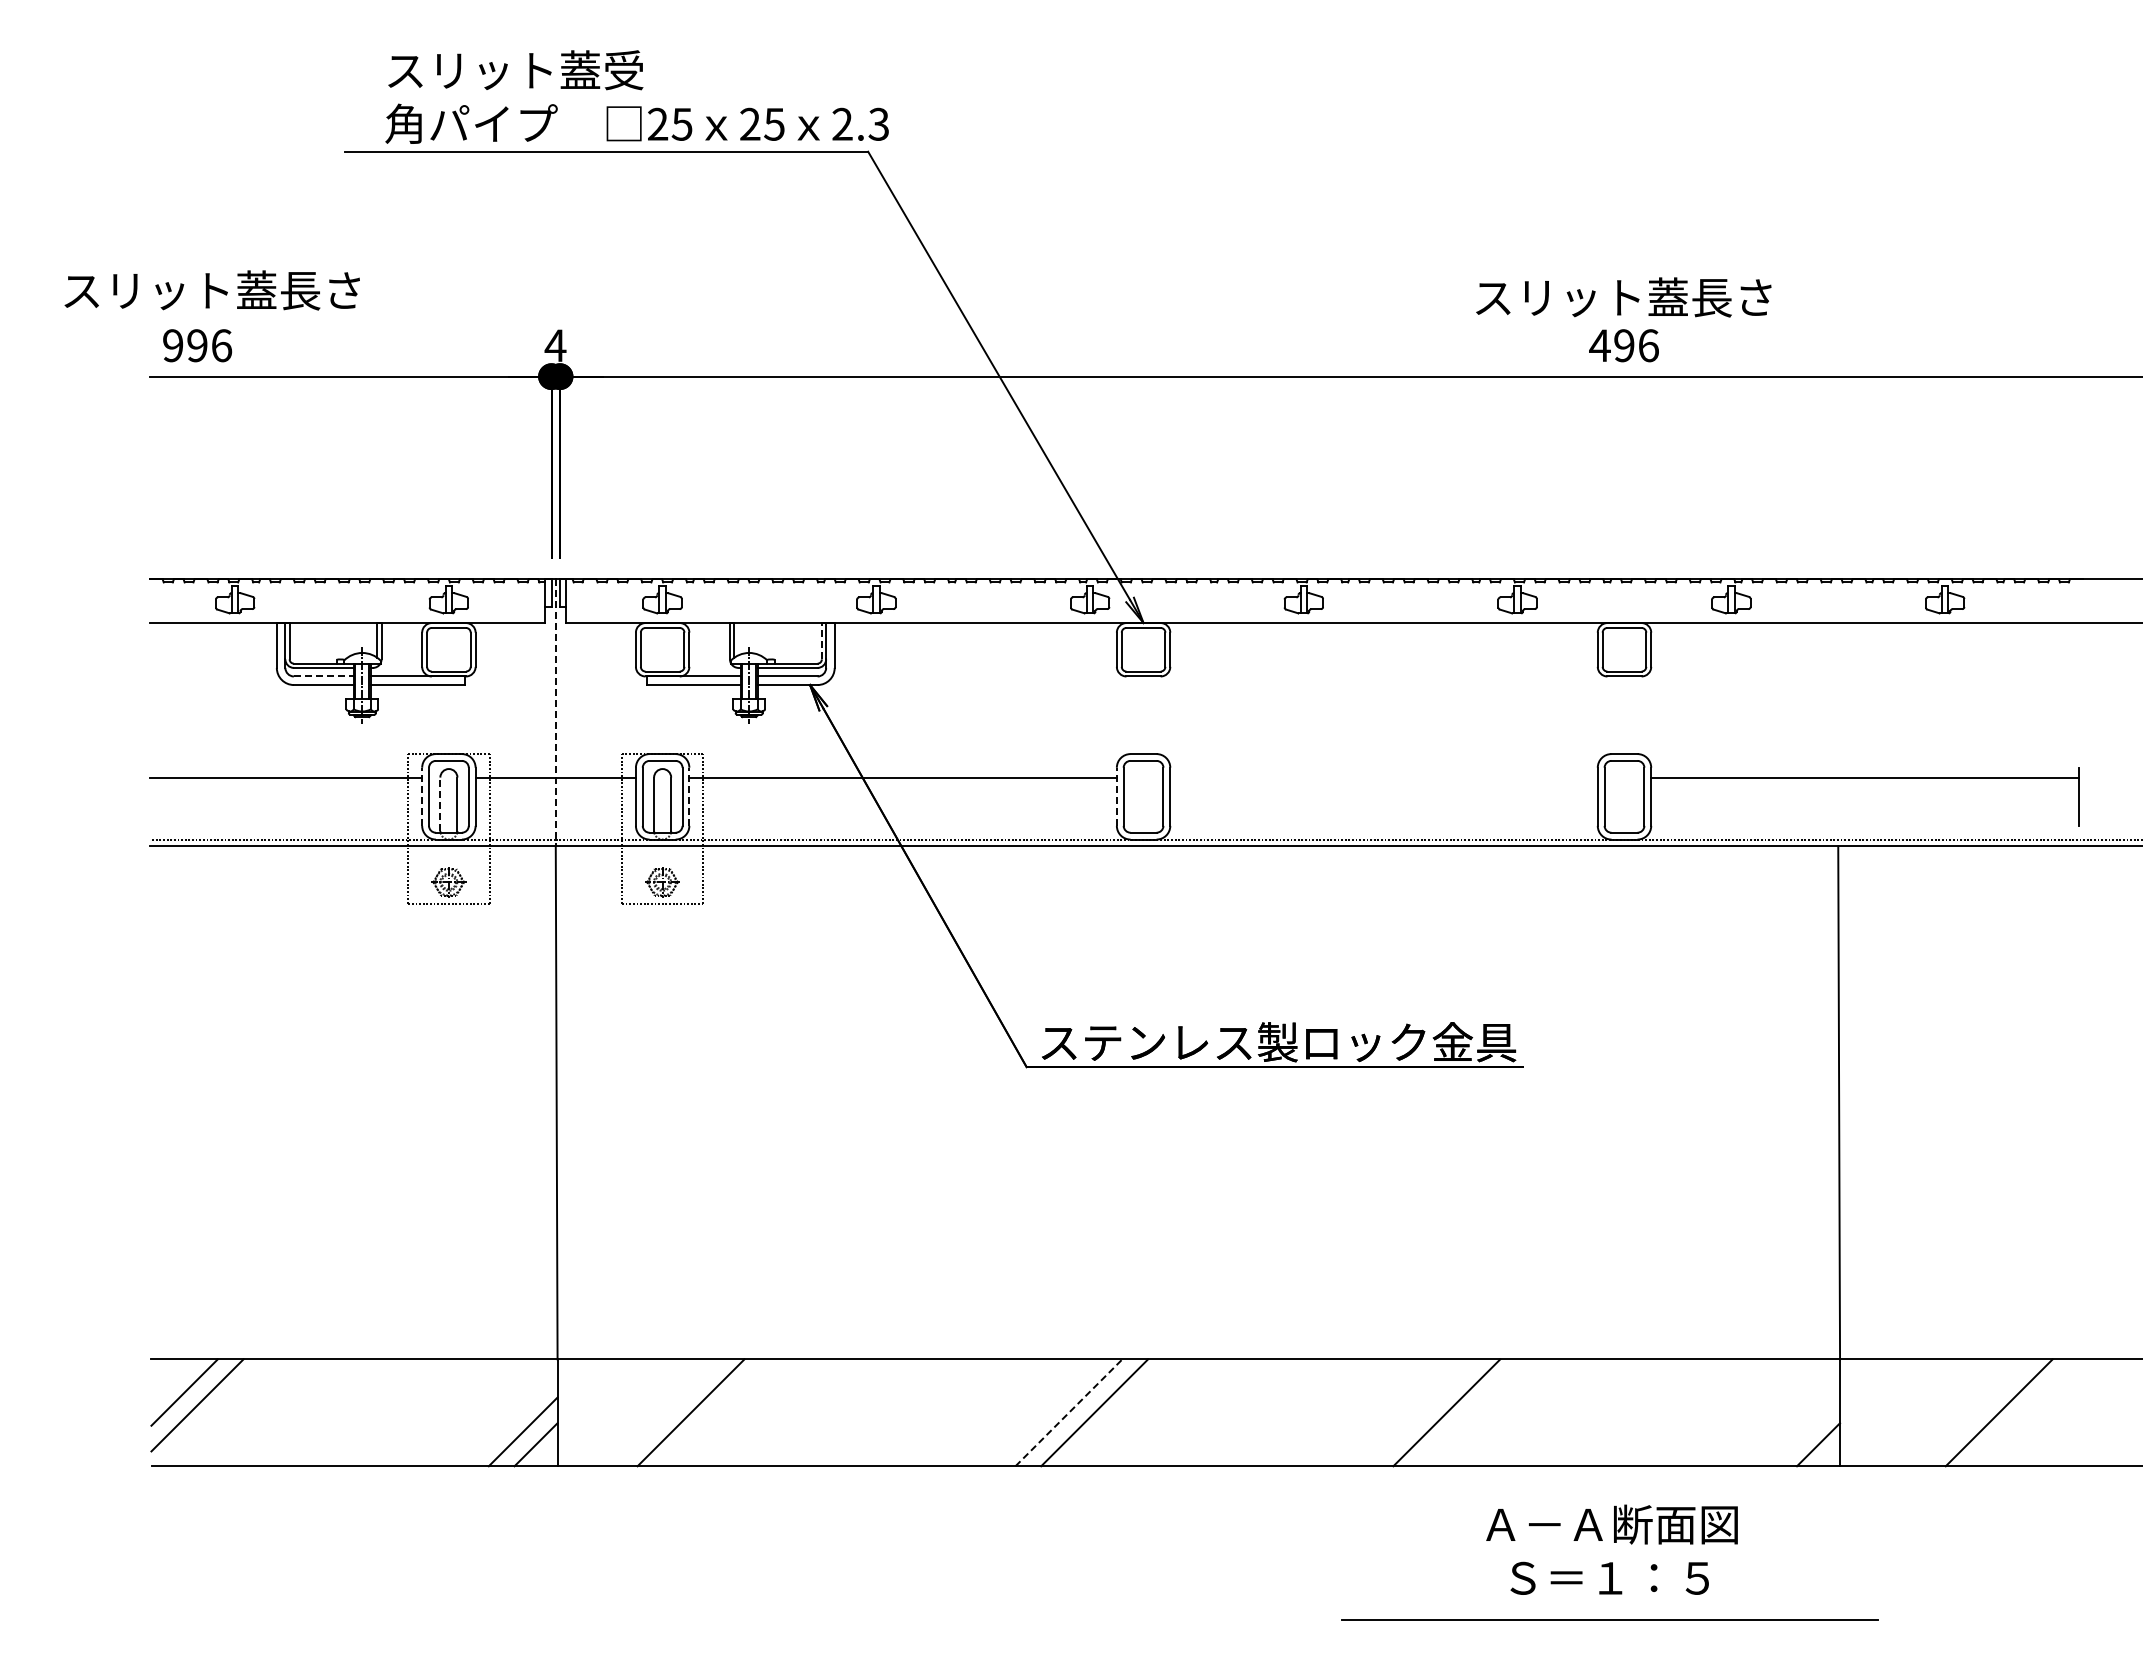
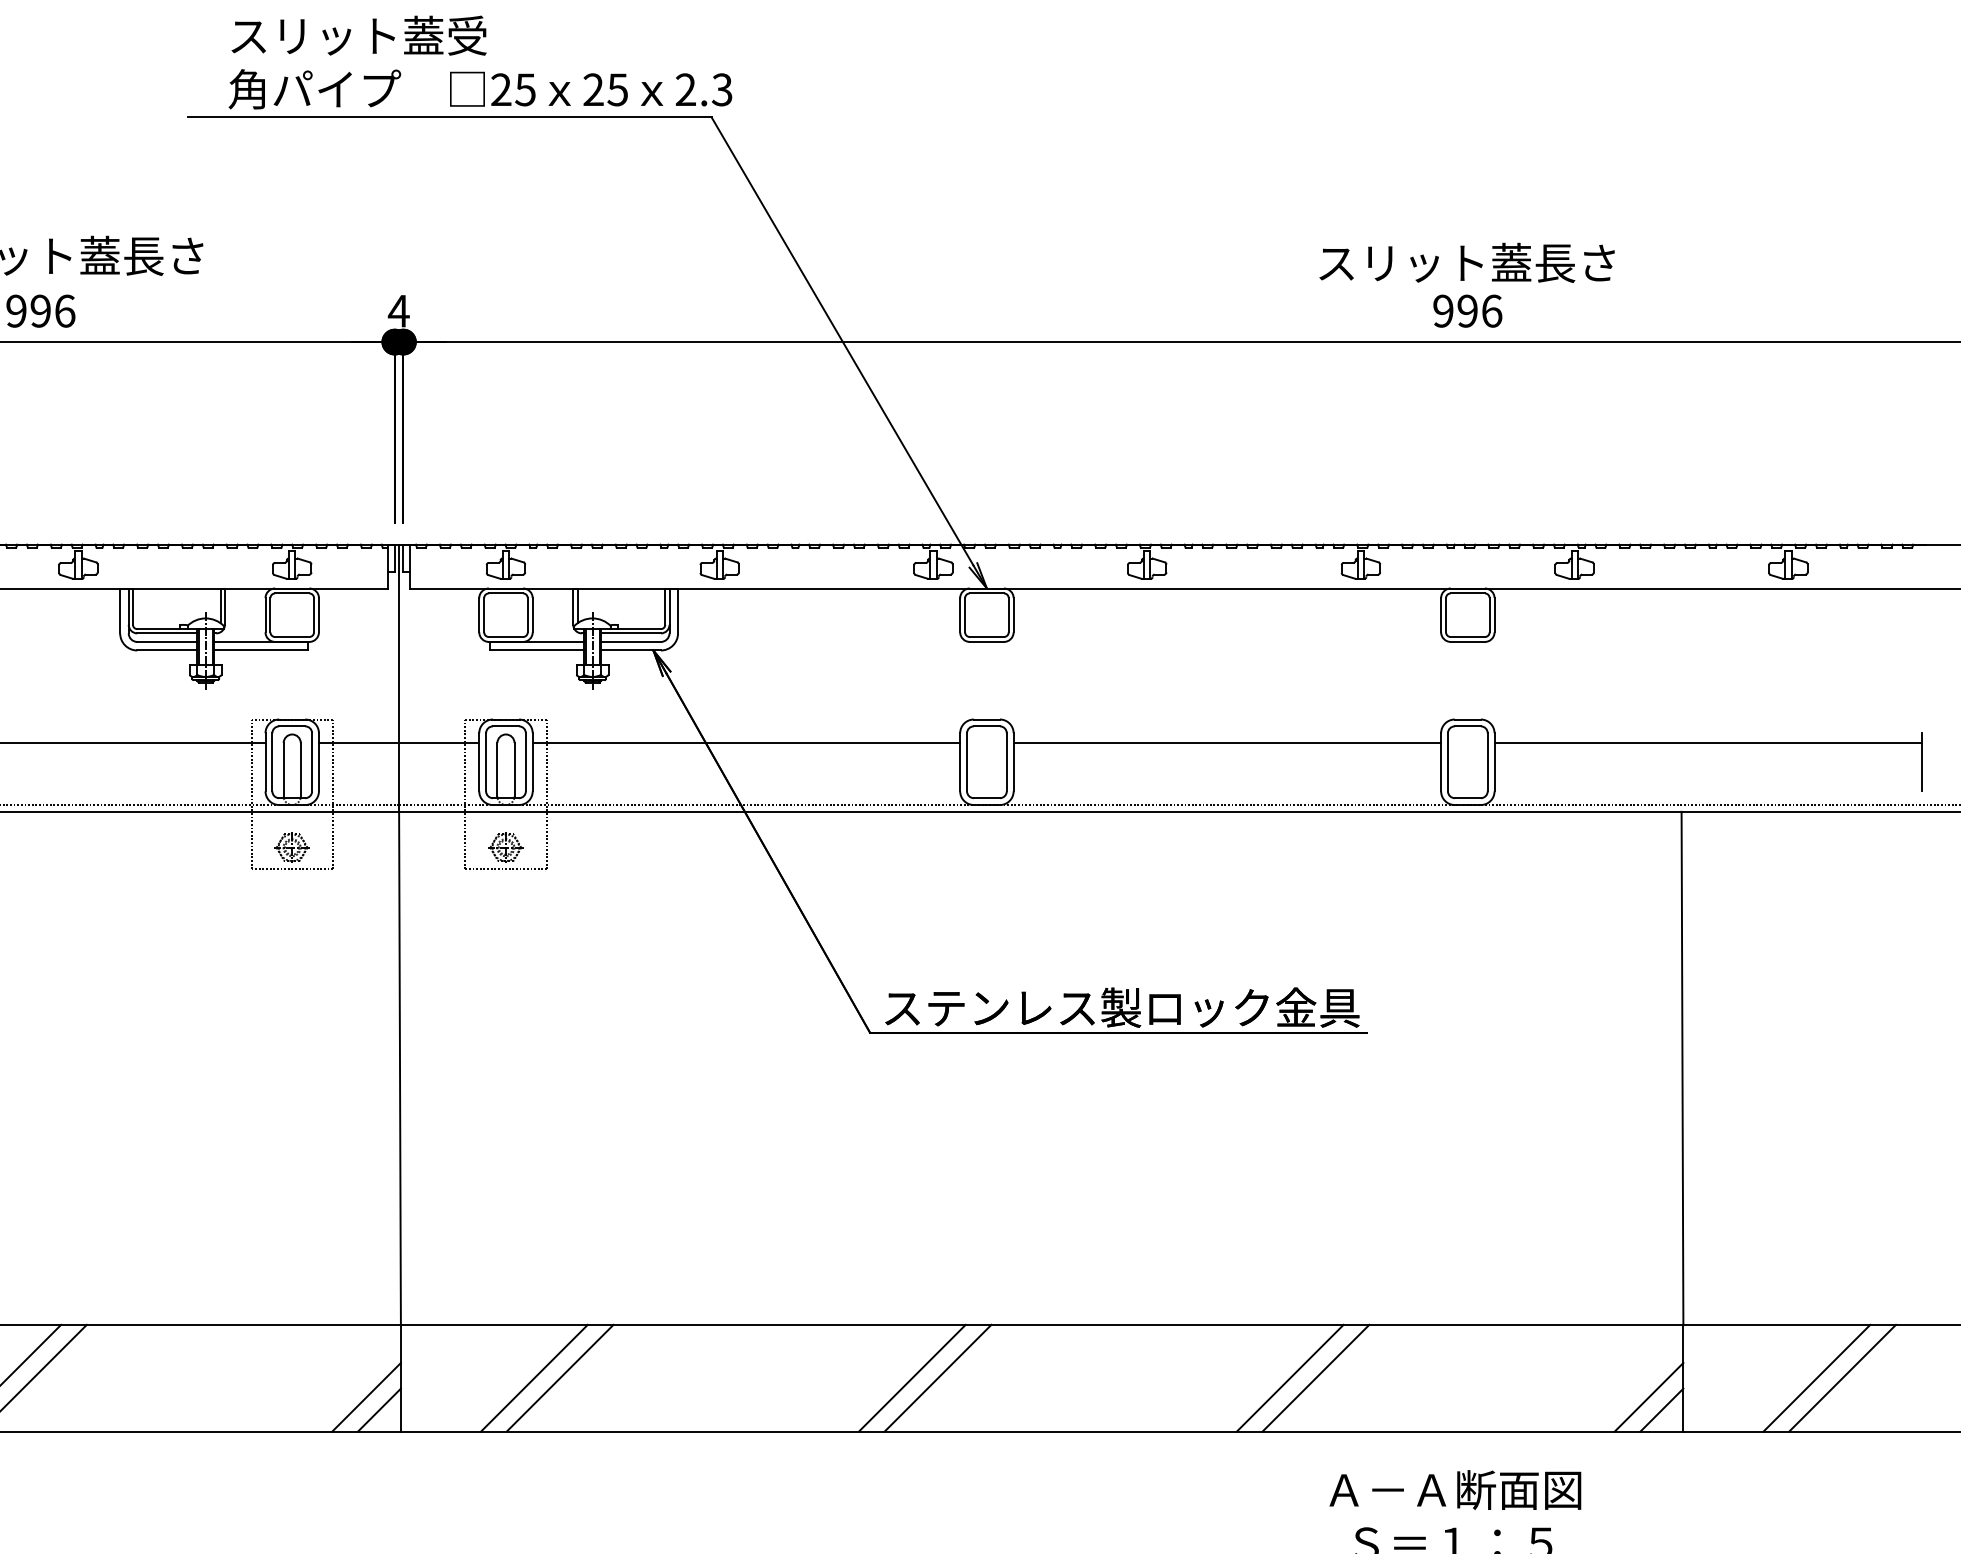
text: (1599, 345) -> (1442, 310), 496 -> 996
line: (821, 640) -> (664, 605), dashed -> solid
line: (323, 676) -> (166, 641), dashed -> solid
line: (555, 712) -> (398, 677), dashed -> solid
line: (1383, 778) -> (1226, 743), added
line: (422, 796) -> (265, 761), dashed -> solid
line: (689, 796) -> (532, 761), dashed -> solid
line: (1116, 796) -> (959, 761), dashed -> solid
line: (440, 804) -> (283, 769), dashed -> solid
line: (716, 1412) -> (559, 1377), added
line: (1068, 1412) -> (911, 1377), dashed -> solid
line: (1472, 1412) -> (1315, 1377), added
line: (1973, 1412) -> (1816, 1377), added
line: (1805, 1431) -> (1648, 1396), added

